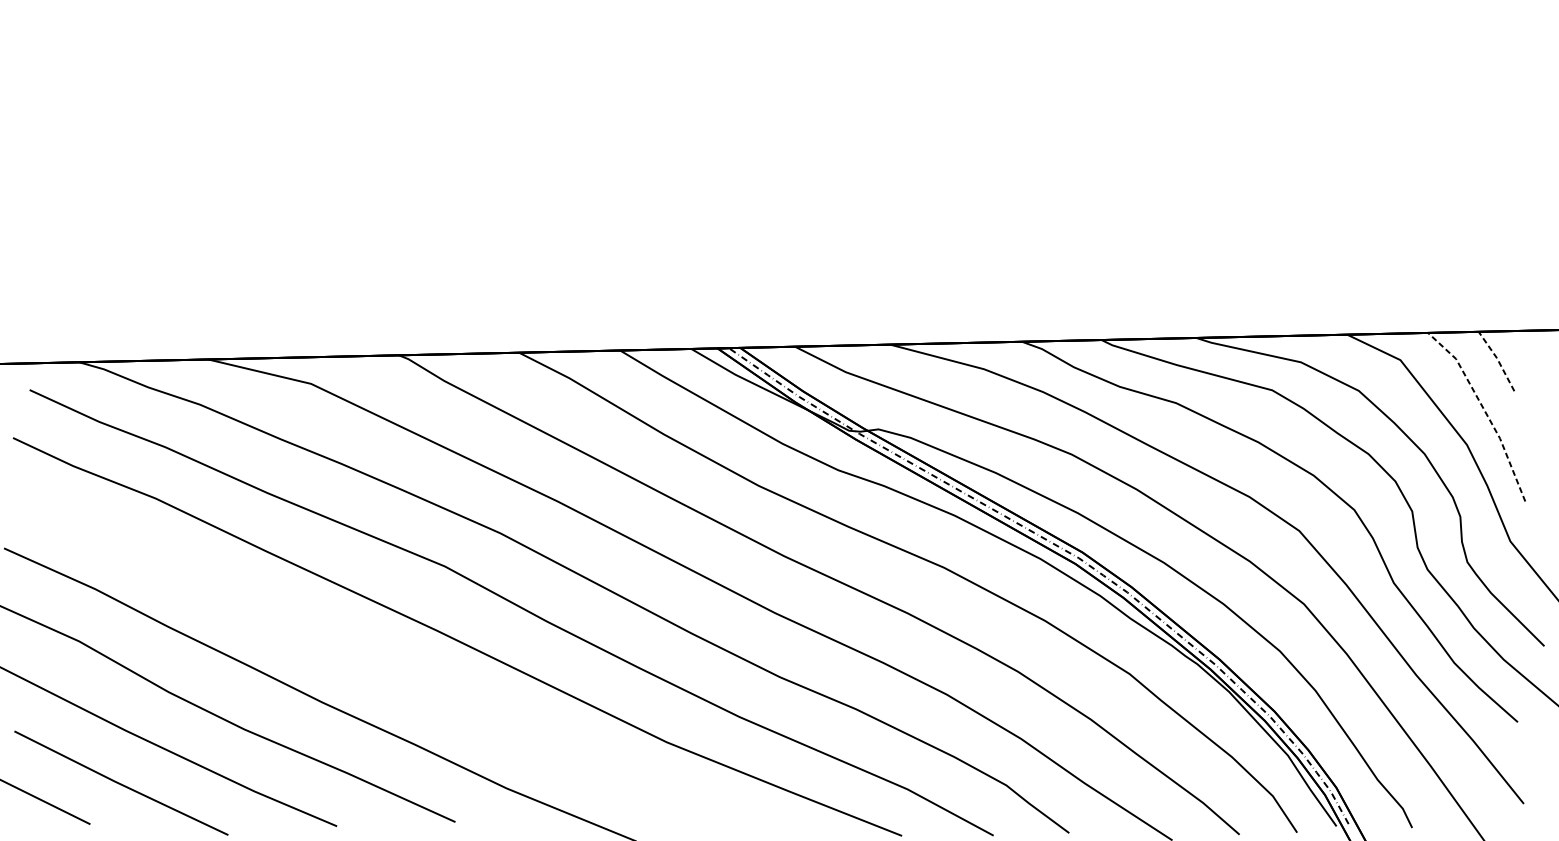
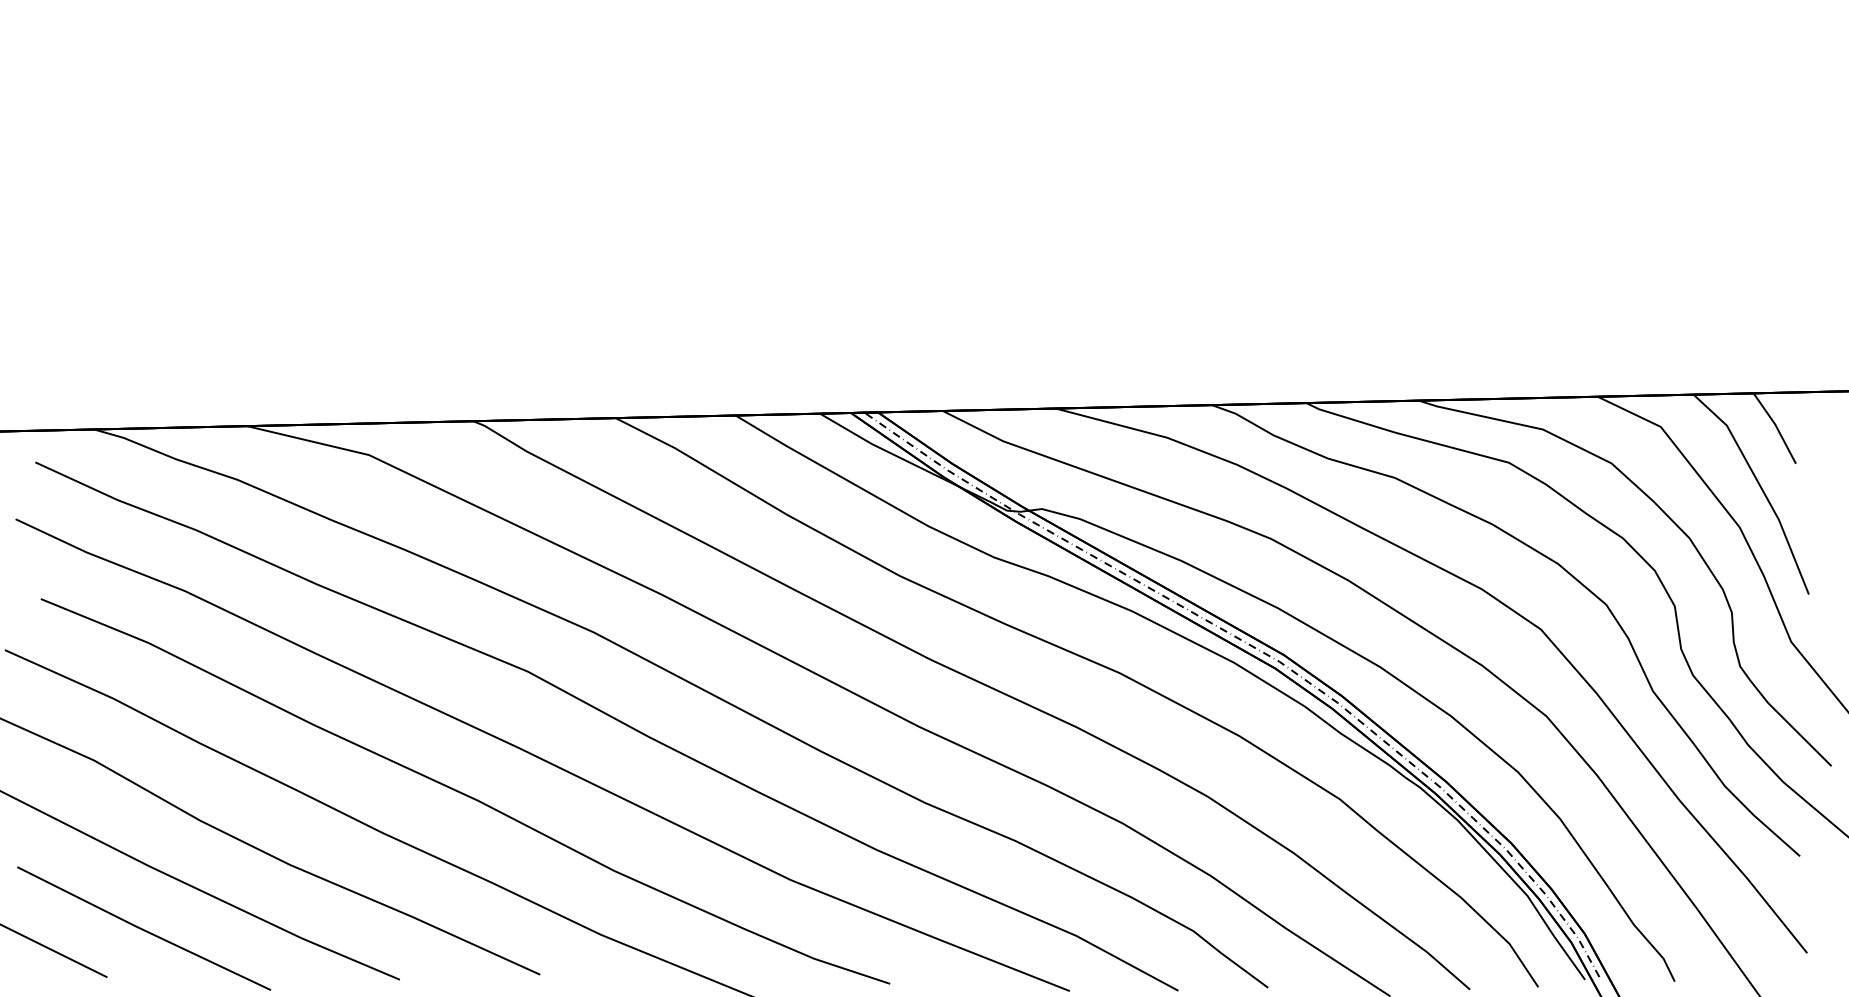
line: (1497, 360) -> (1776, 427), dashed -> solid
line: (1485, 411) -> (1761, 487), dashed -> solid
curve: (392, 669) -> (465, 793), added

